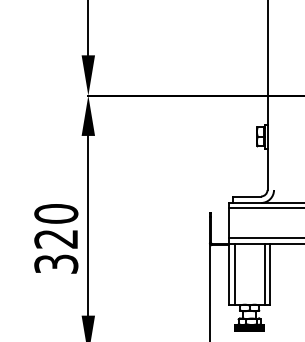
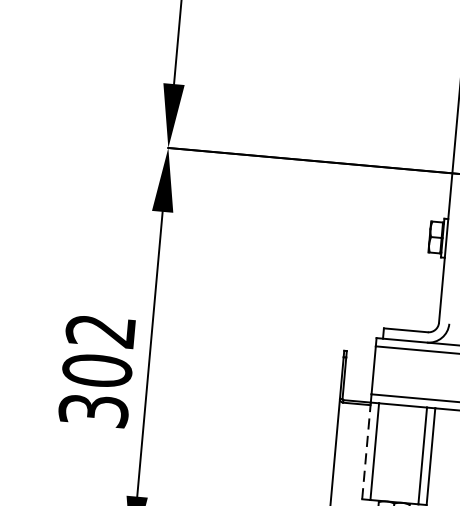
text: (56, 226) -> (99, 350), 320 -> 302
line: (229, 274) -> (366, 451), solid -> dashed

